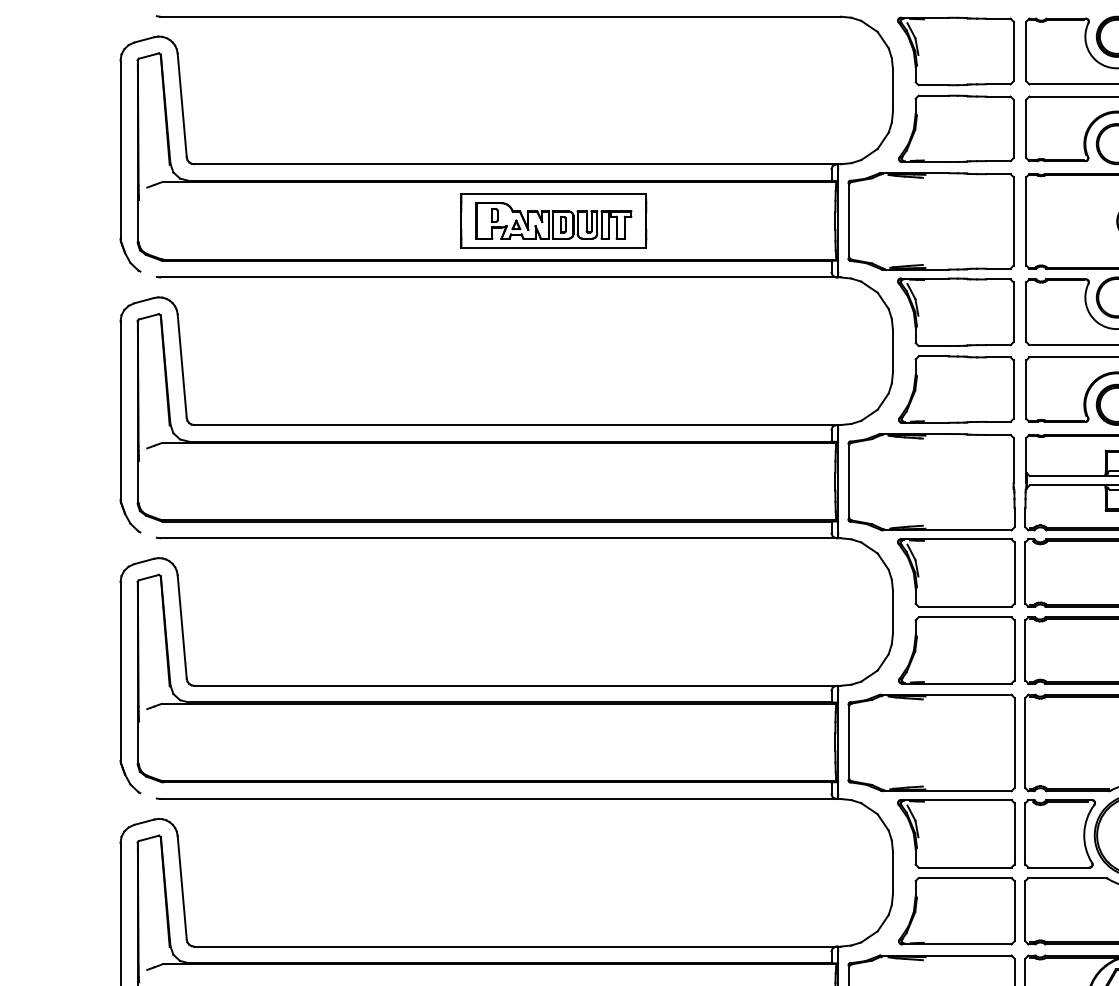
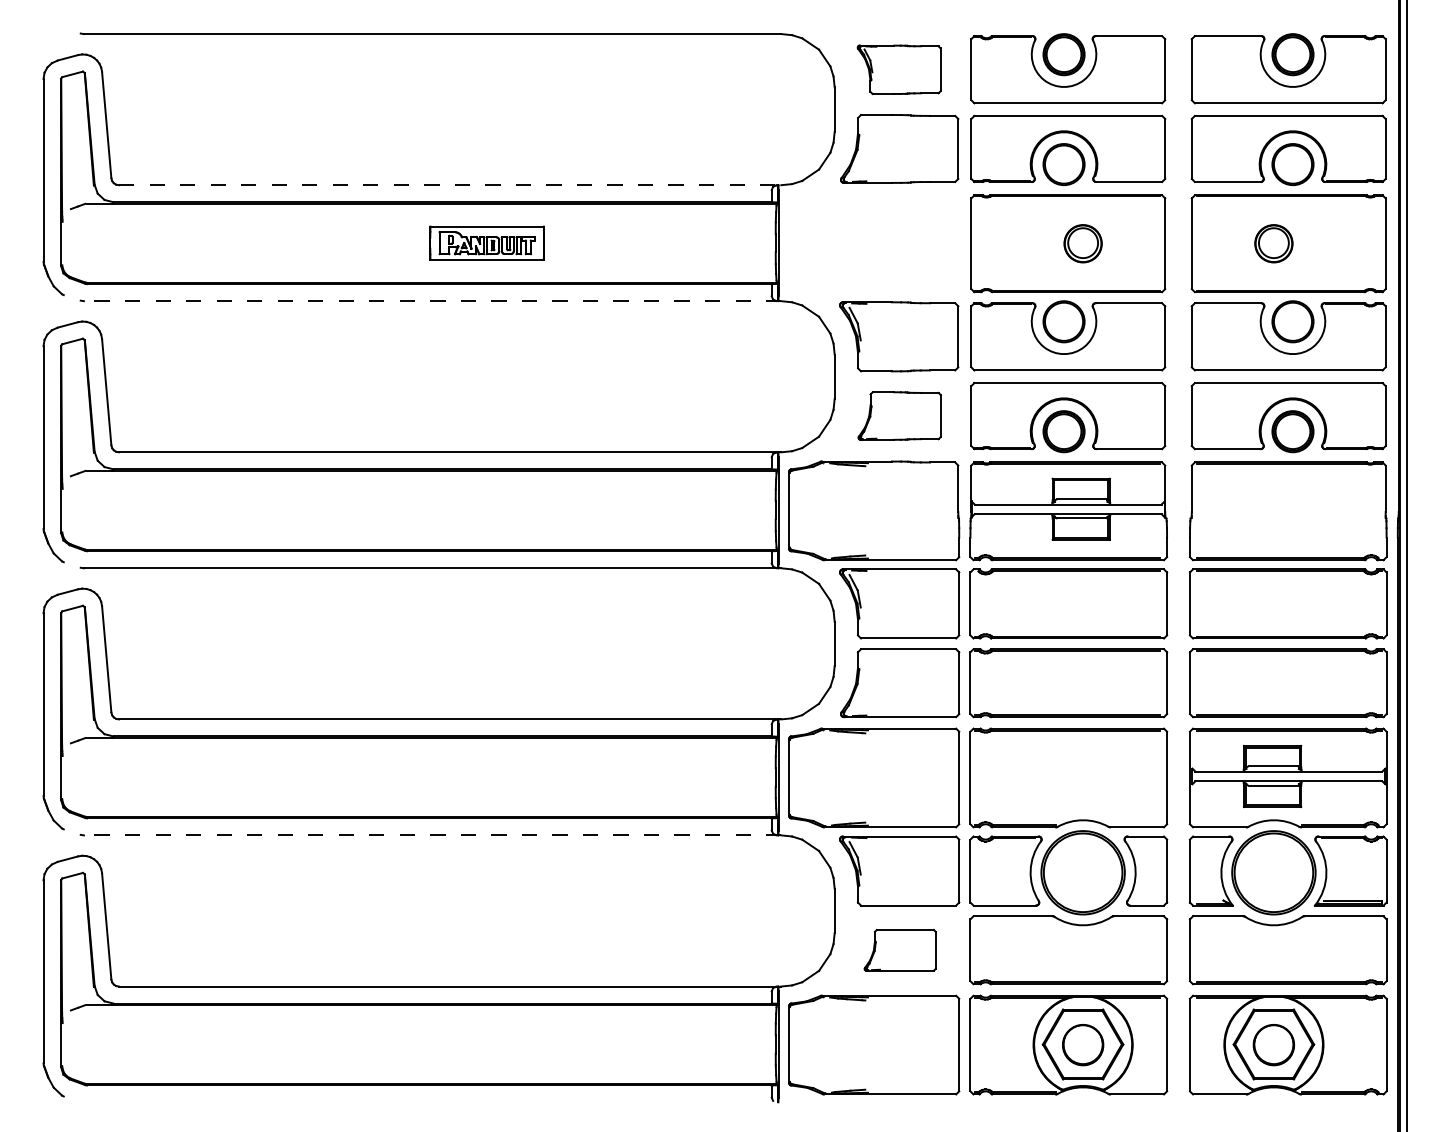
part: (956, 51) -> (899, 69), size x0.7
line: (517, 164) -> (450, 185), solid -> dashed
part: (553, 220) -> (486, 242), size x0.6
part: (930, 221) -> (873, 243), removed
line: (500, 277) -> (432, 301), solid -> dashed
part: (956, 389) -> (899, 415), size x0.7
line: (500, 799) -> (432, 835), solid -> dashed
part: (957, 911) -> (900, 950), size x0.6

